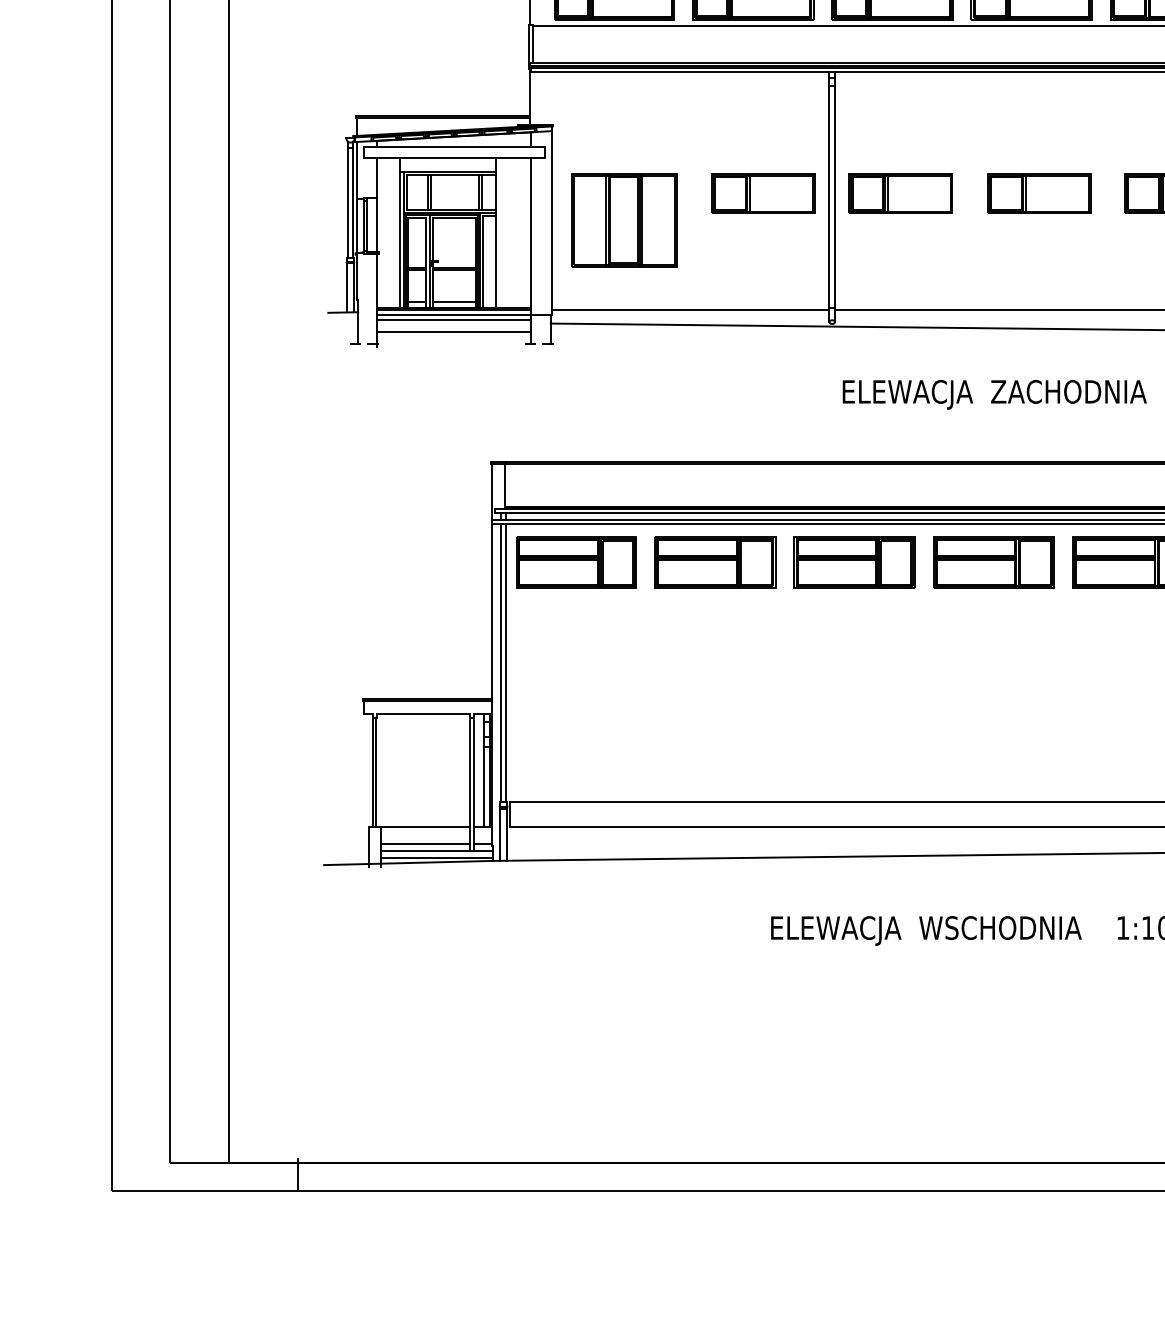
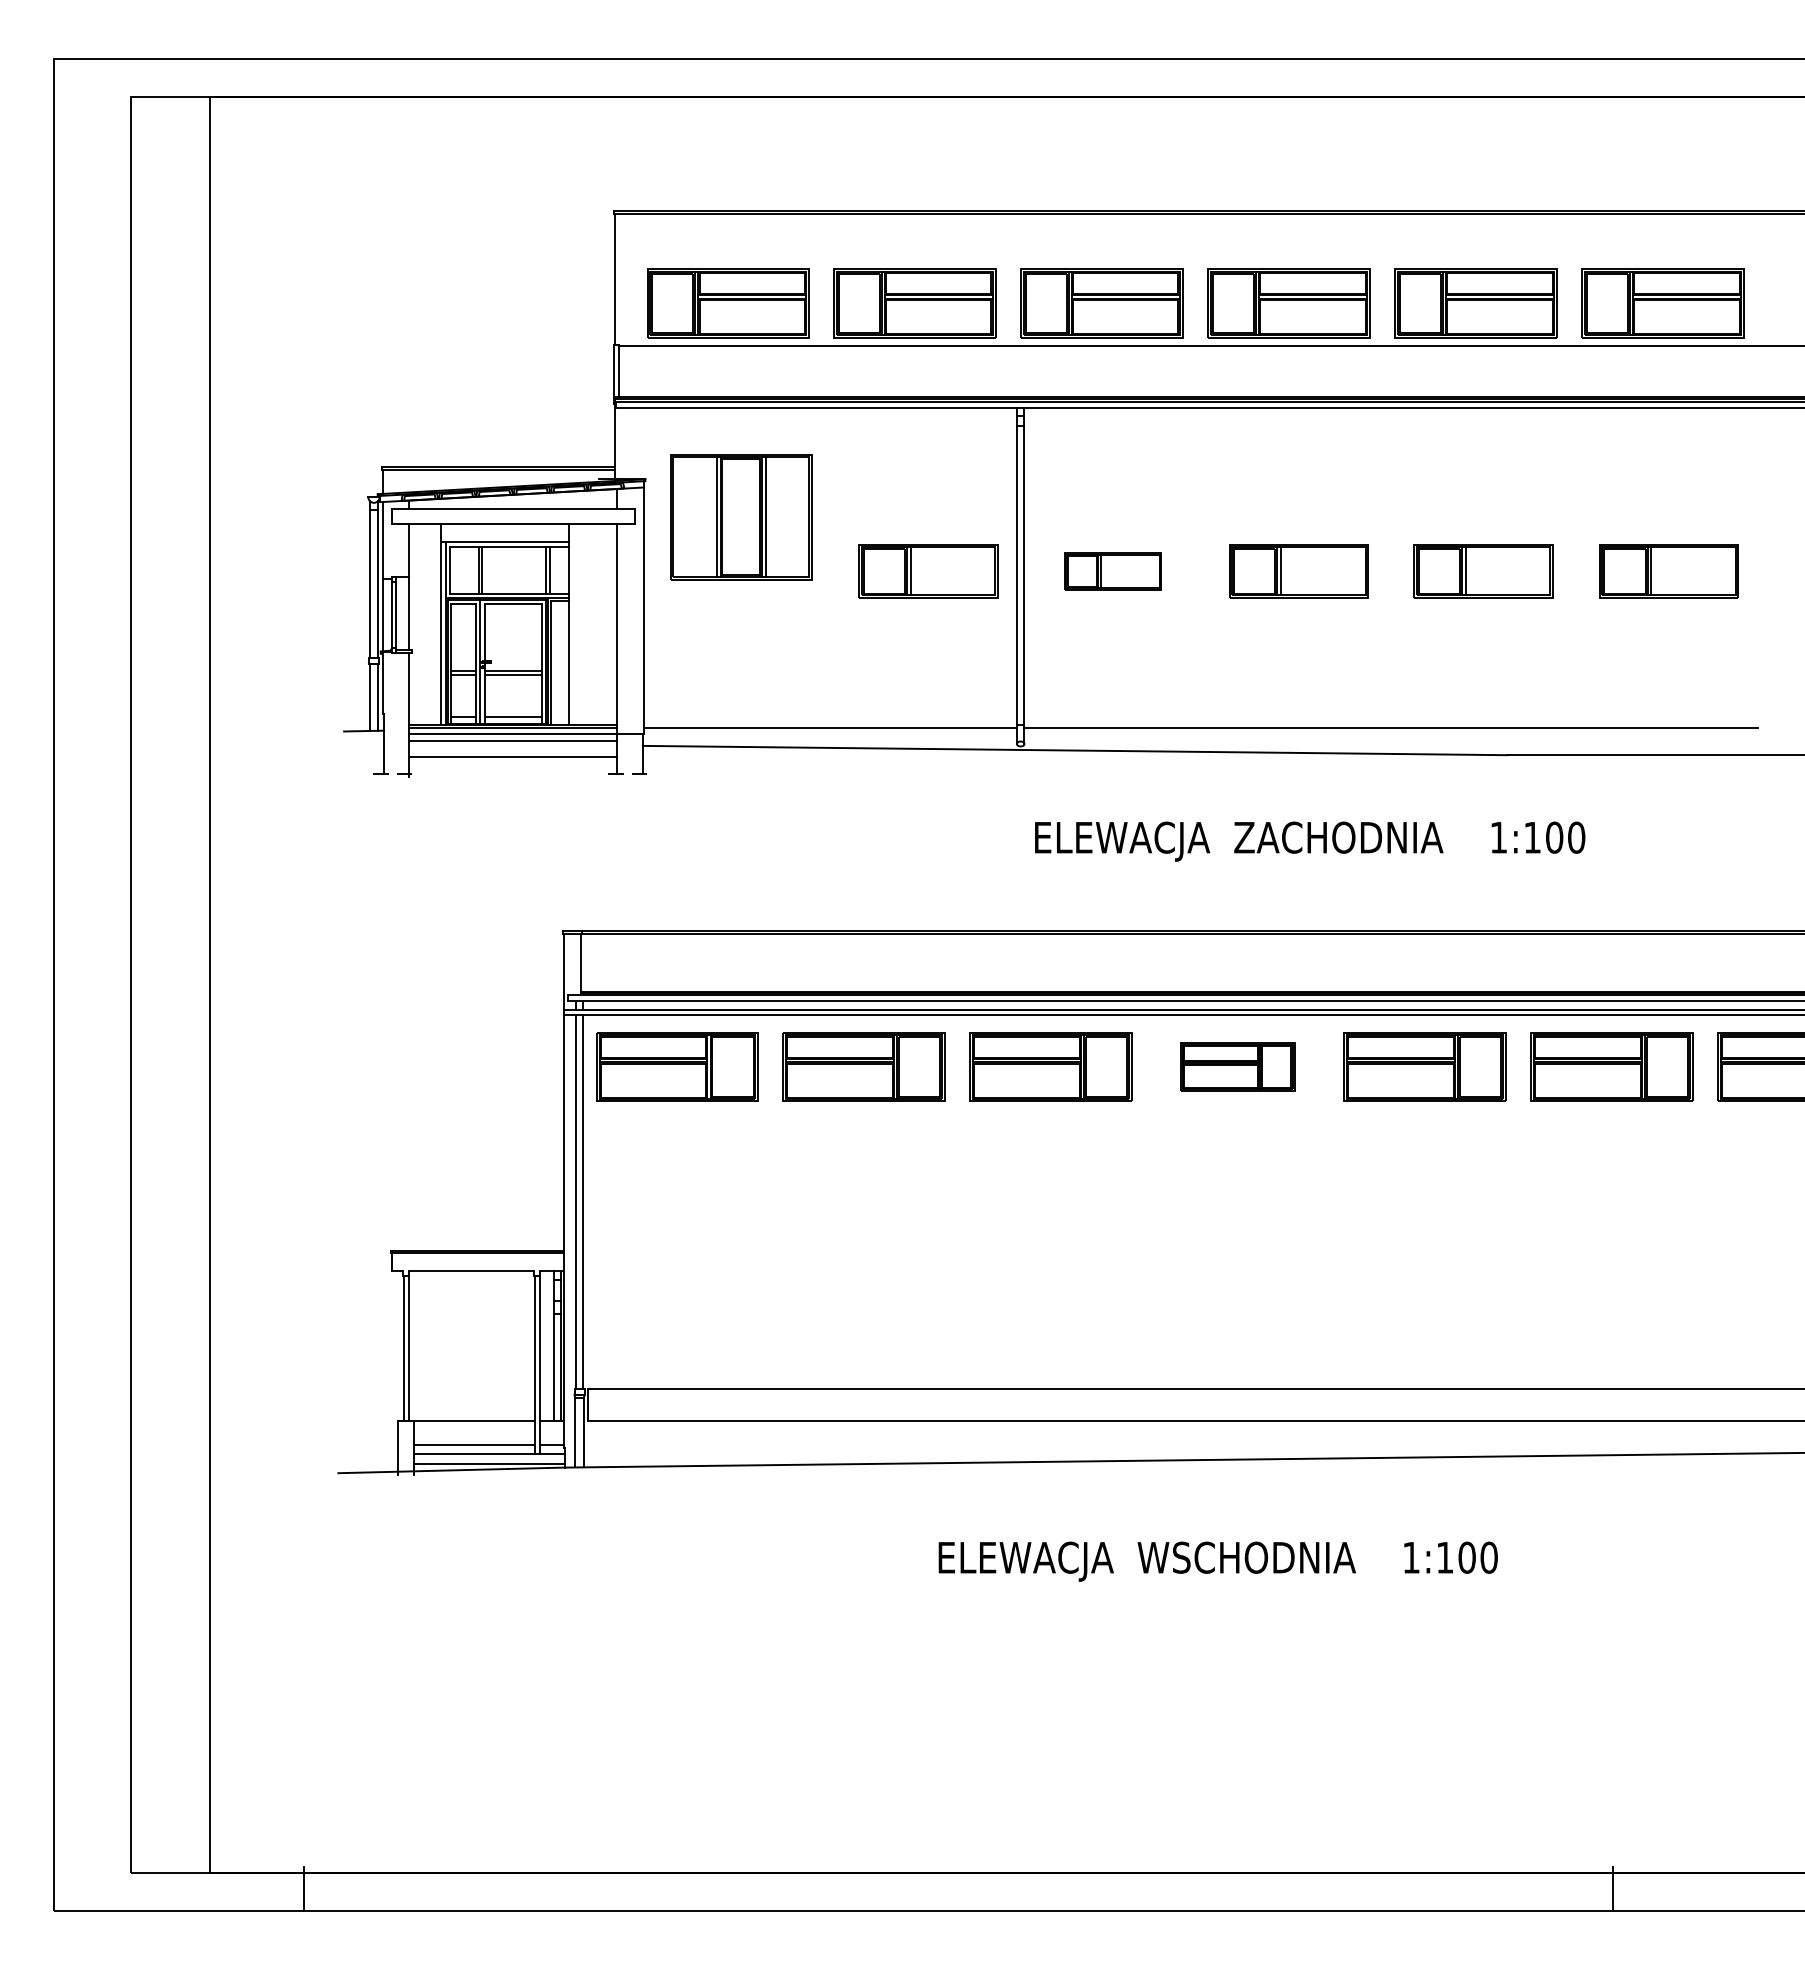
part: (900, 193) -> (1112, 571), size x0.7
part: (624, 220) -> (741, 517), moved
part: (993, 562) -> (1237, 1066), size x0.7

